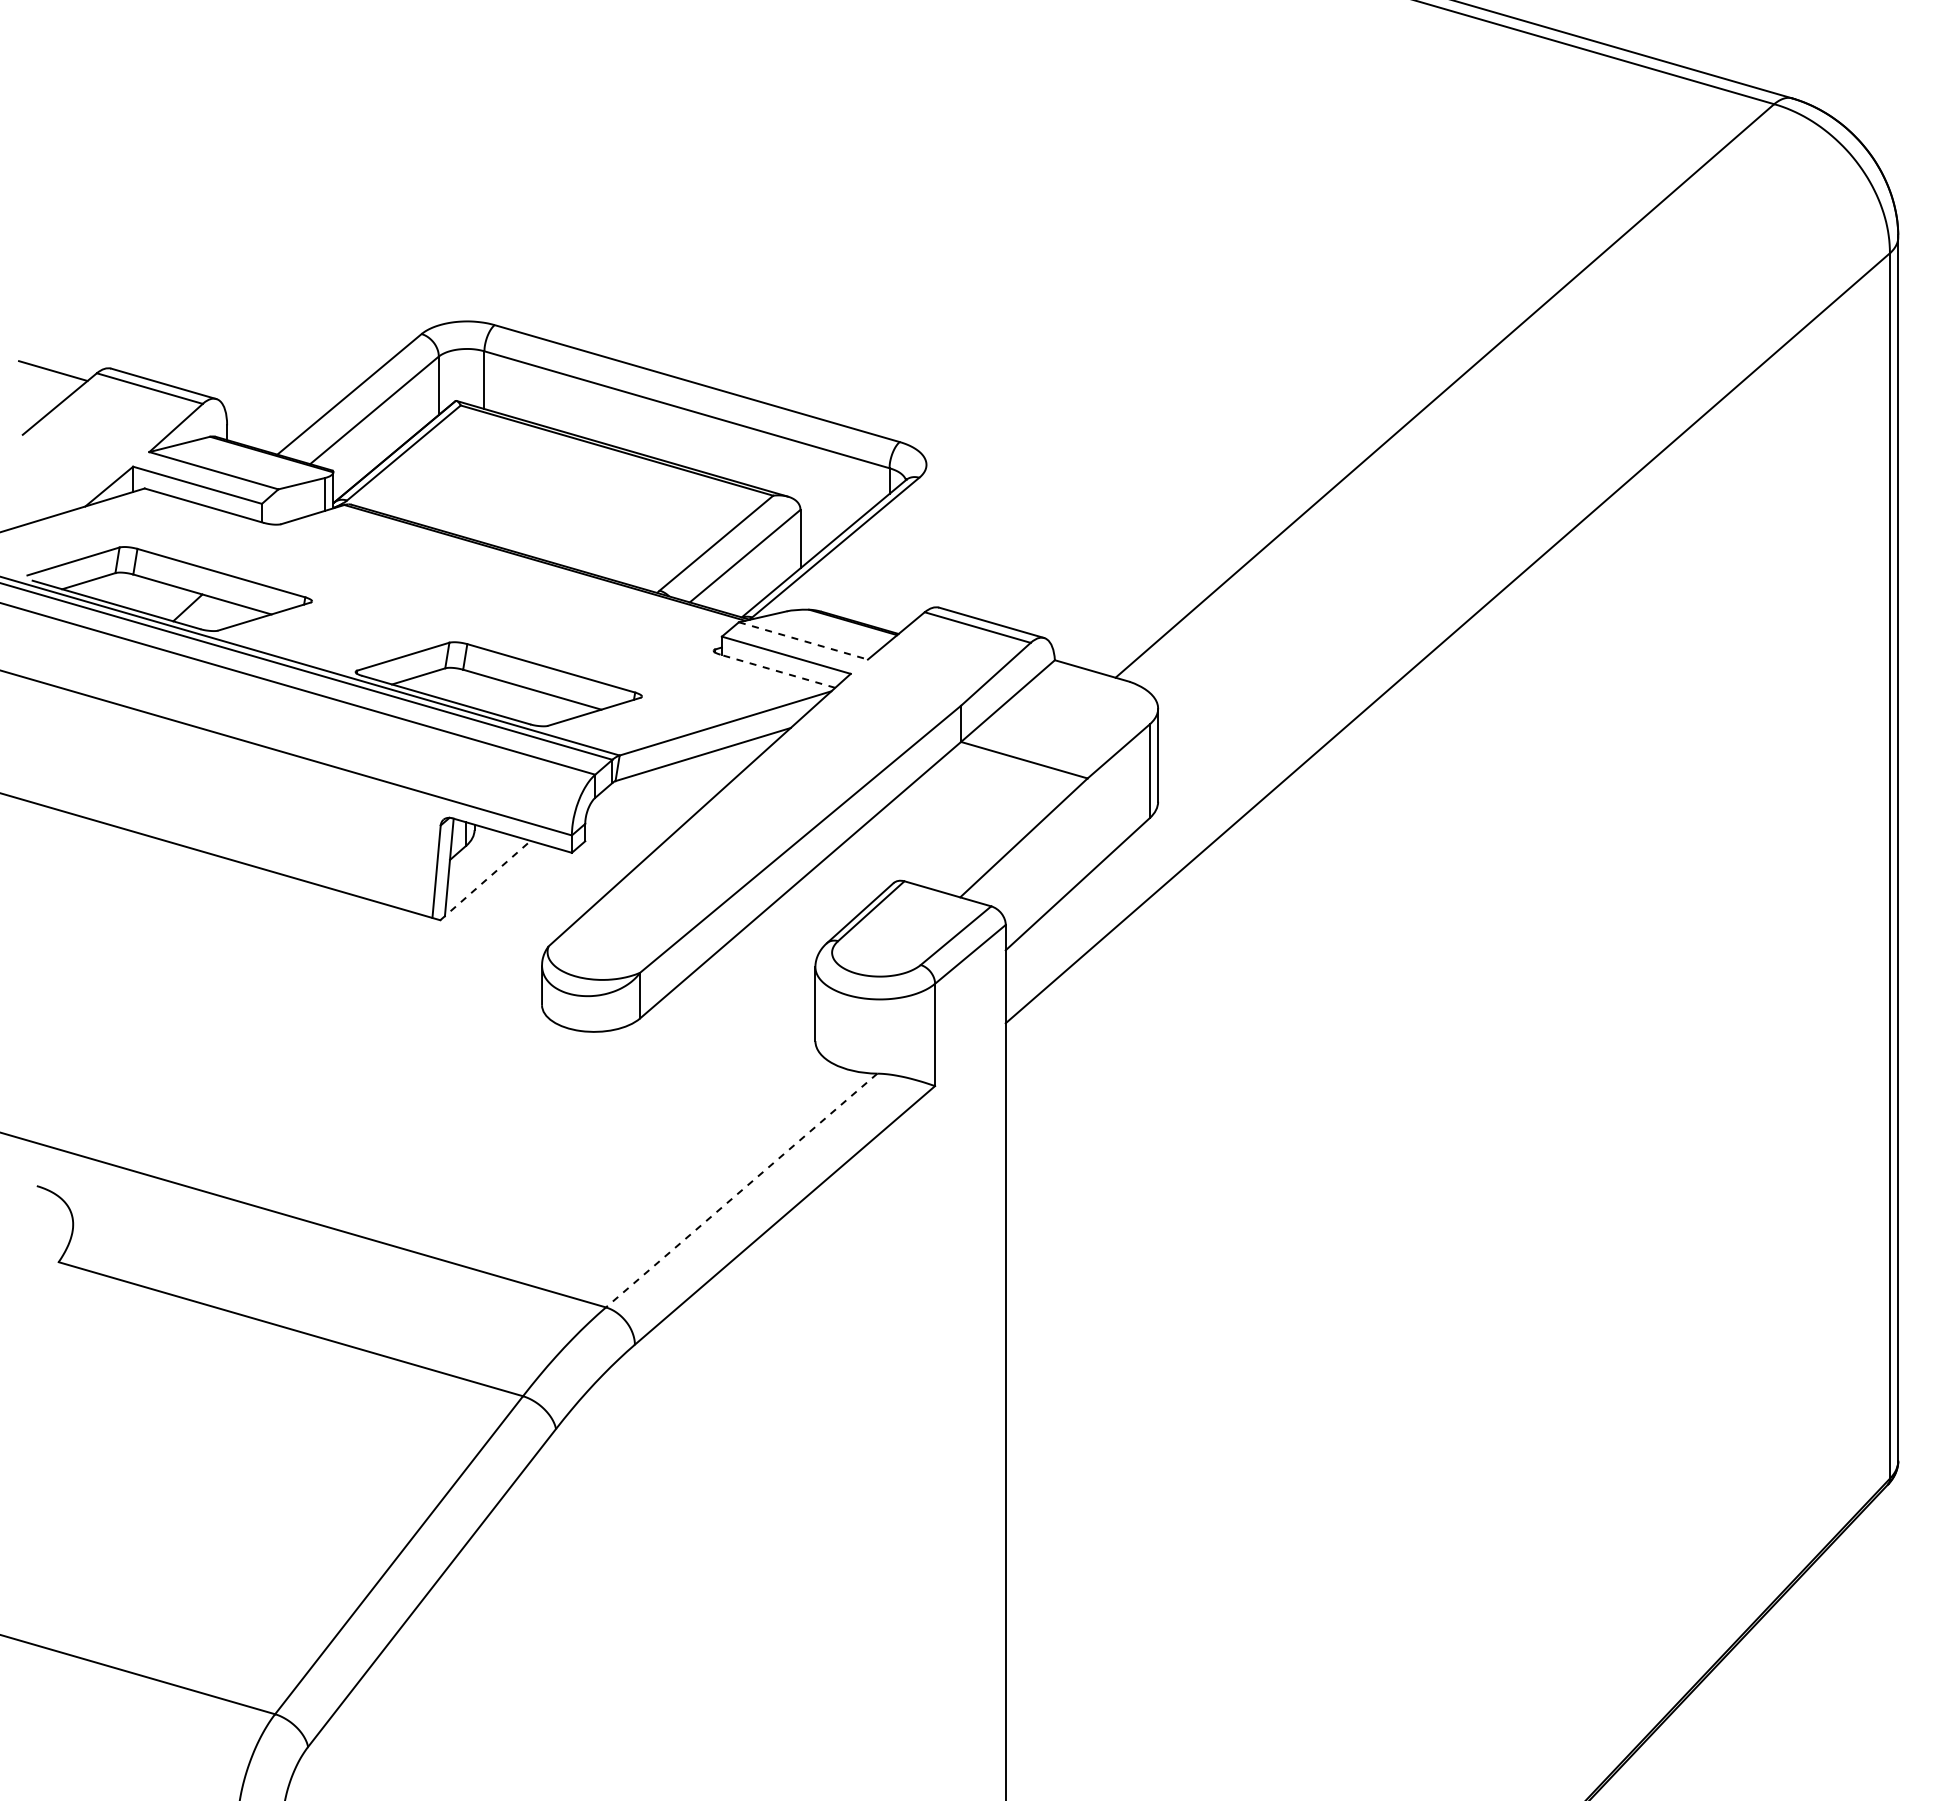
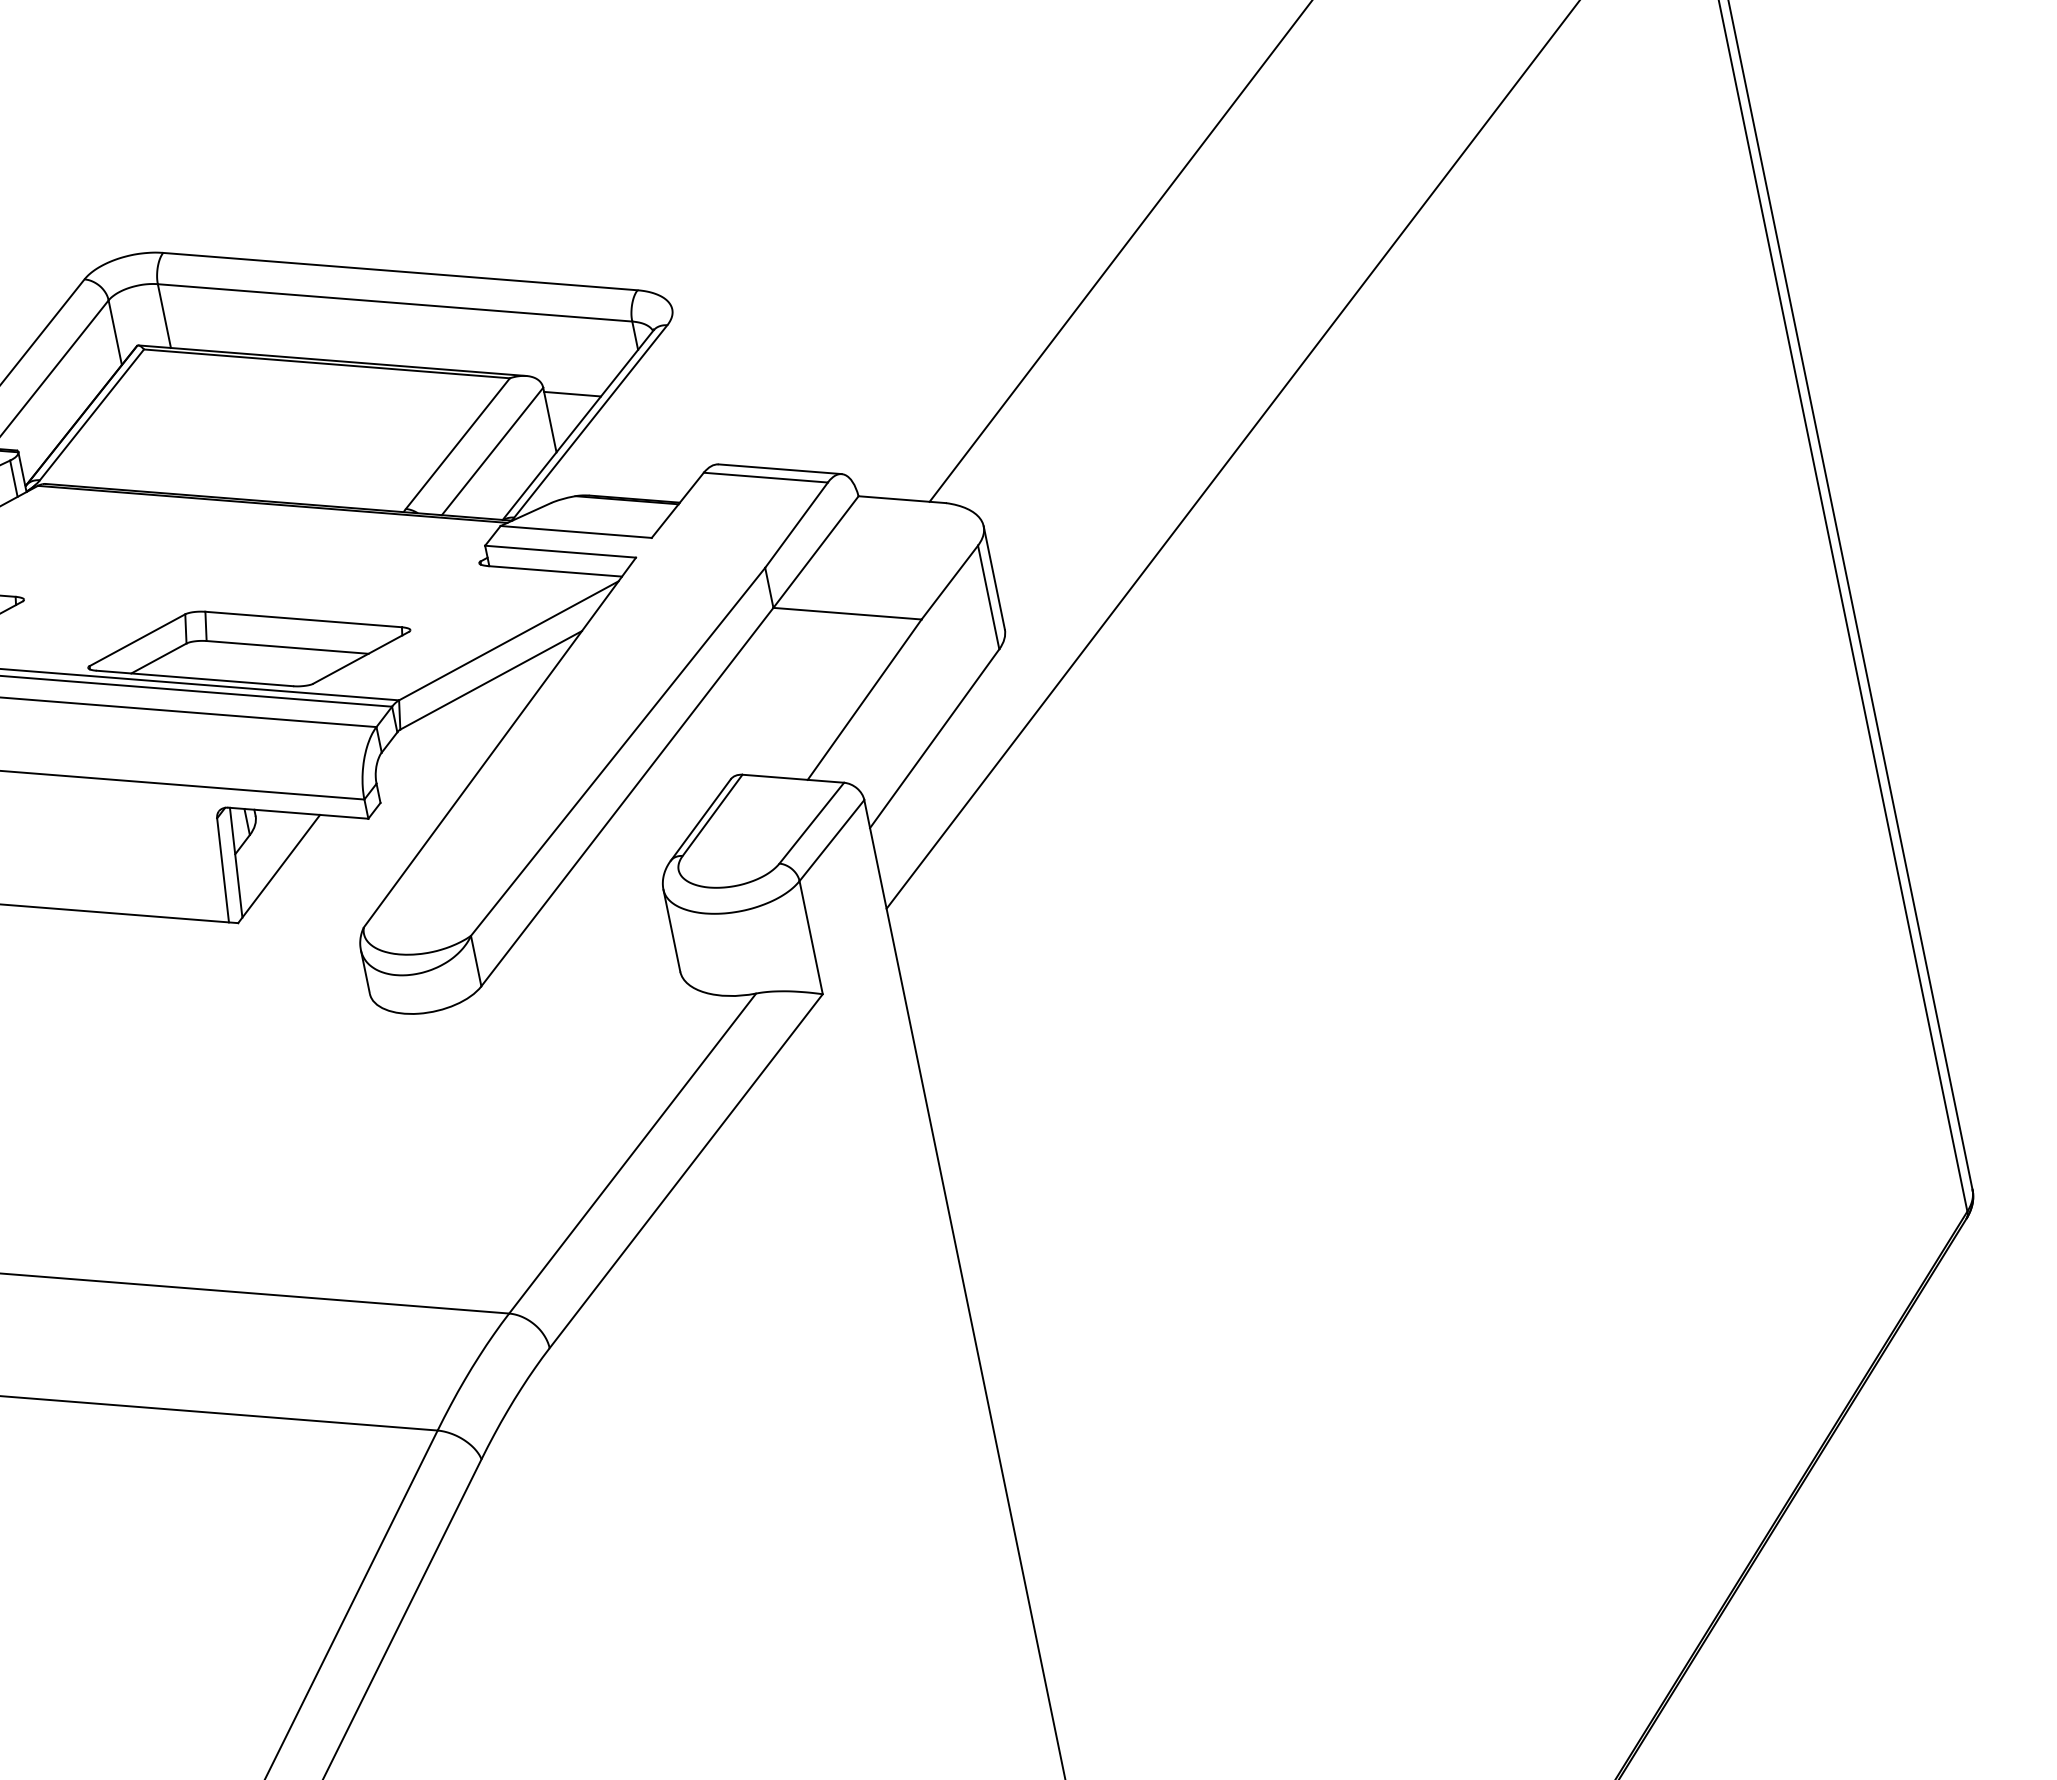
line: (824, 520) -> (572, 394), added
line: (803, 641) -> (576, 532), dashed -> solid
line: (777, 671) -> (554, 571), dashed -> solid
line: (485, 880) -> (279, 868), dashed -> solid
line: (741, 1190) -> (632, 1153), dashed -> solid

